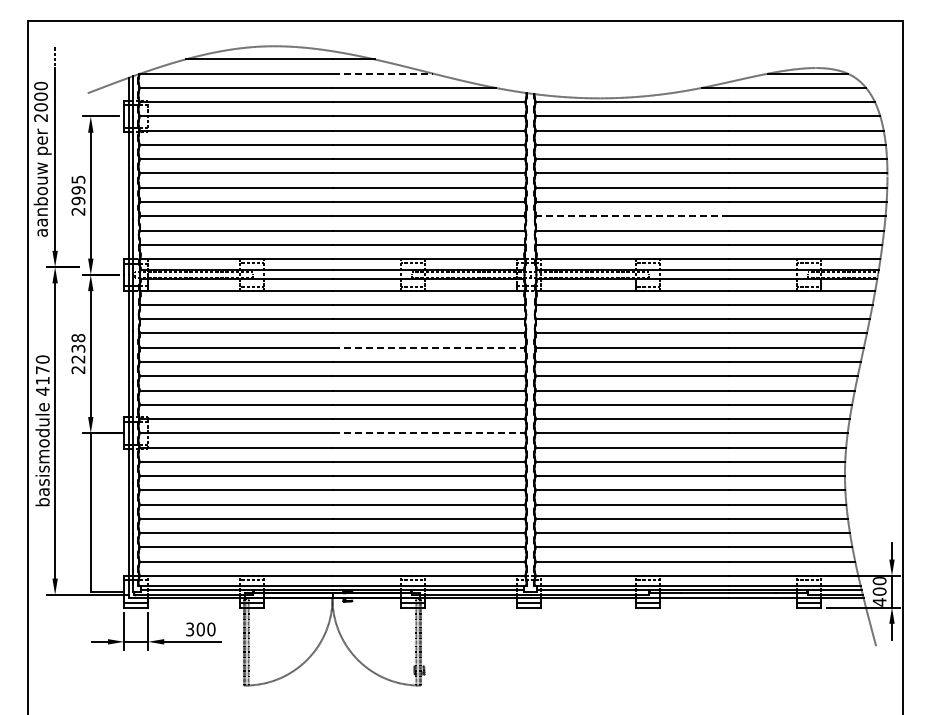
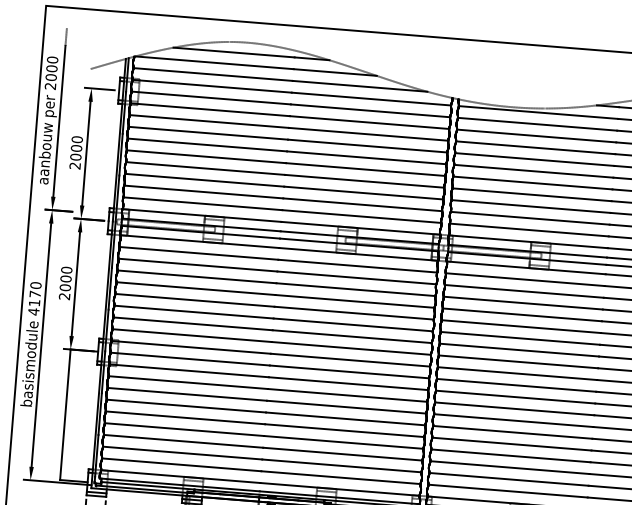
line: (383, 73) -> (335, 72), dashed -> solid
text: (78, 190) -> (76, 148), 2995 -> 2000
line: (631, 216) -> (530, 206), dashed -> solid
line: (429, 347) -> (355, 301), dashed -> solid
text: (78, 348) -> (66, 278), 2238 -> 2000
line: (429, 433) -> (349, 372), dashed -> solid

